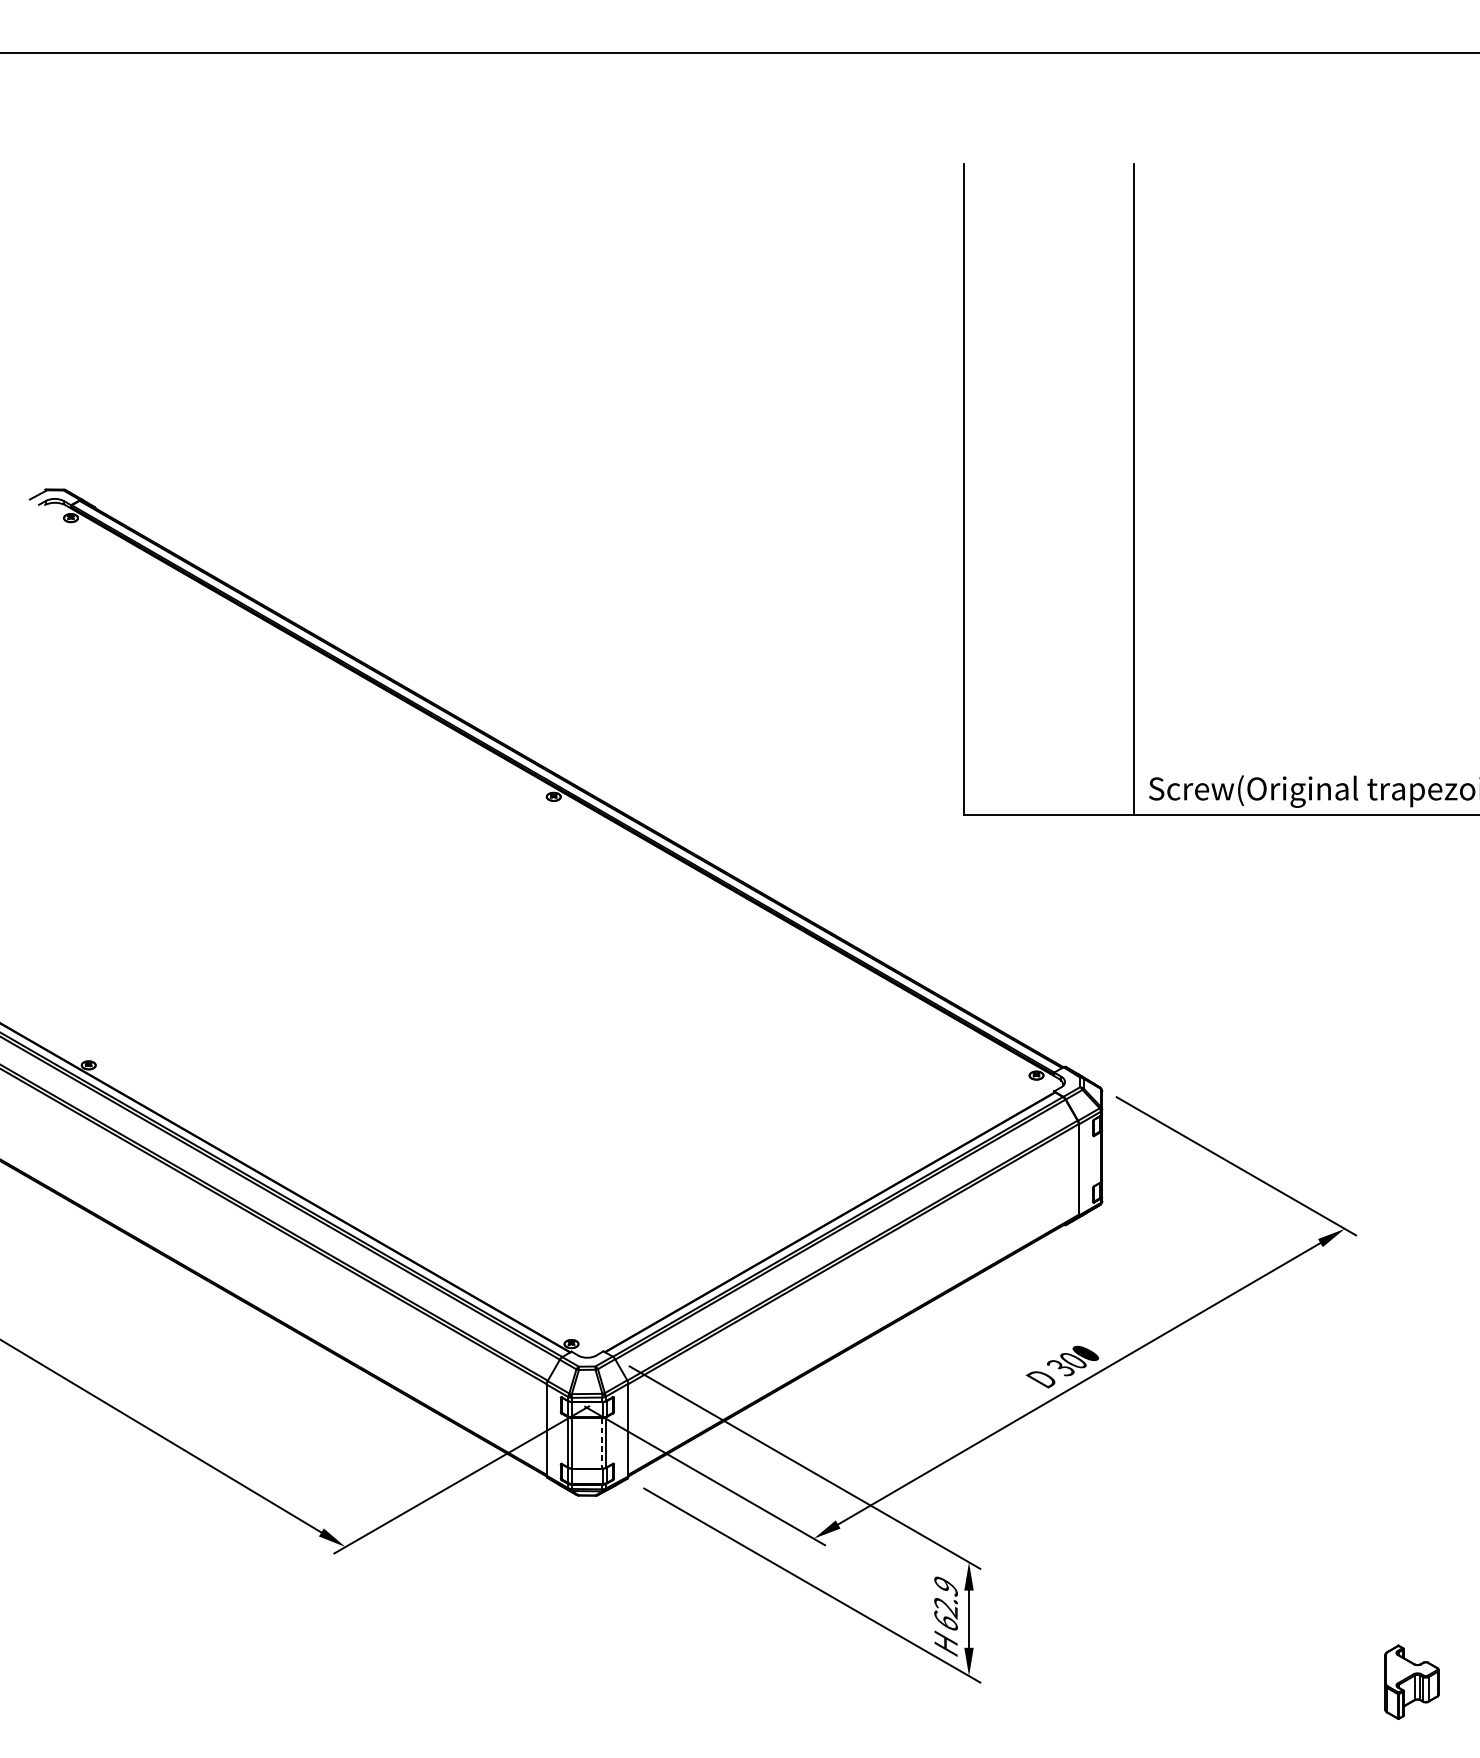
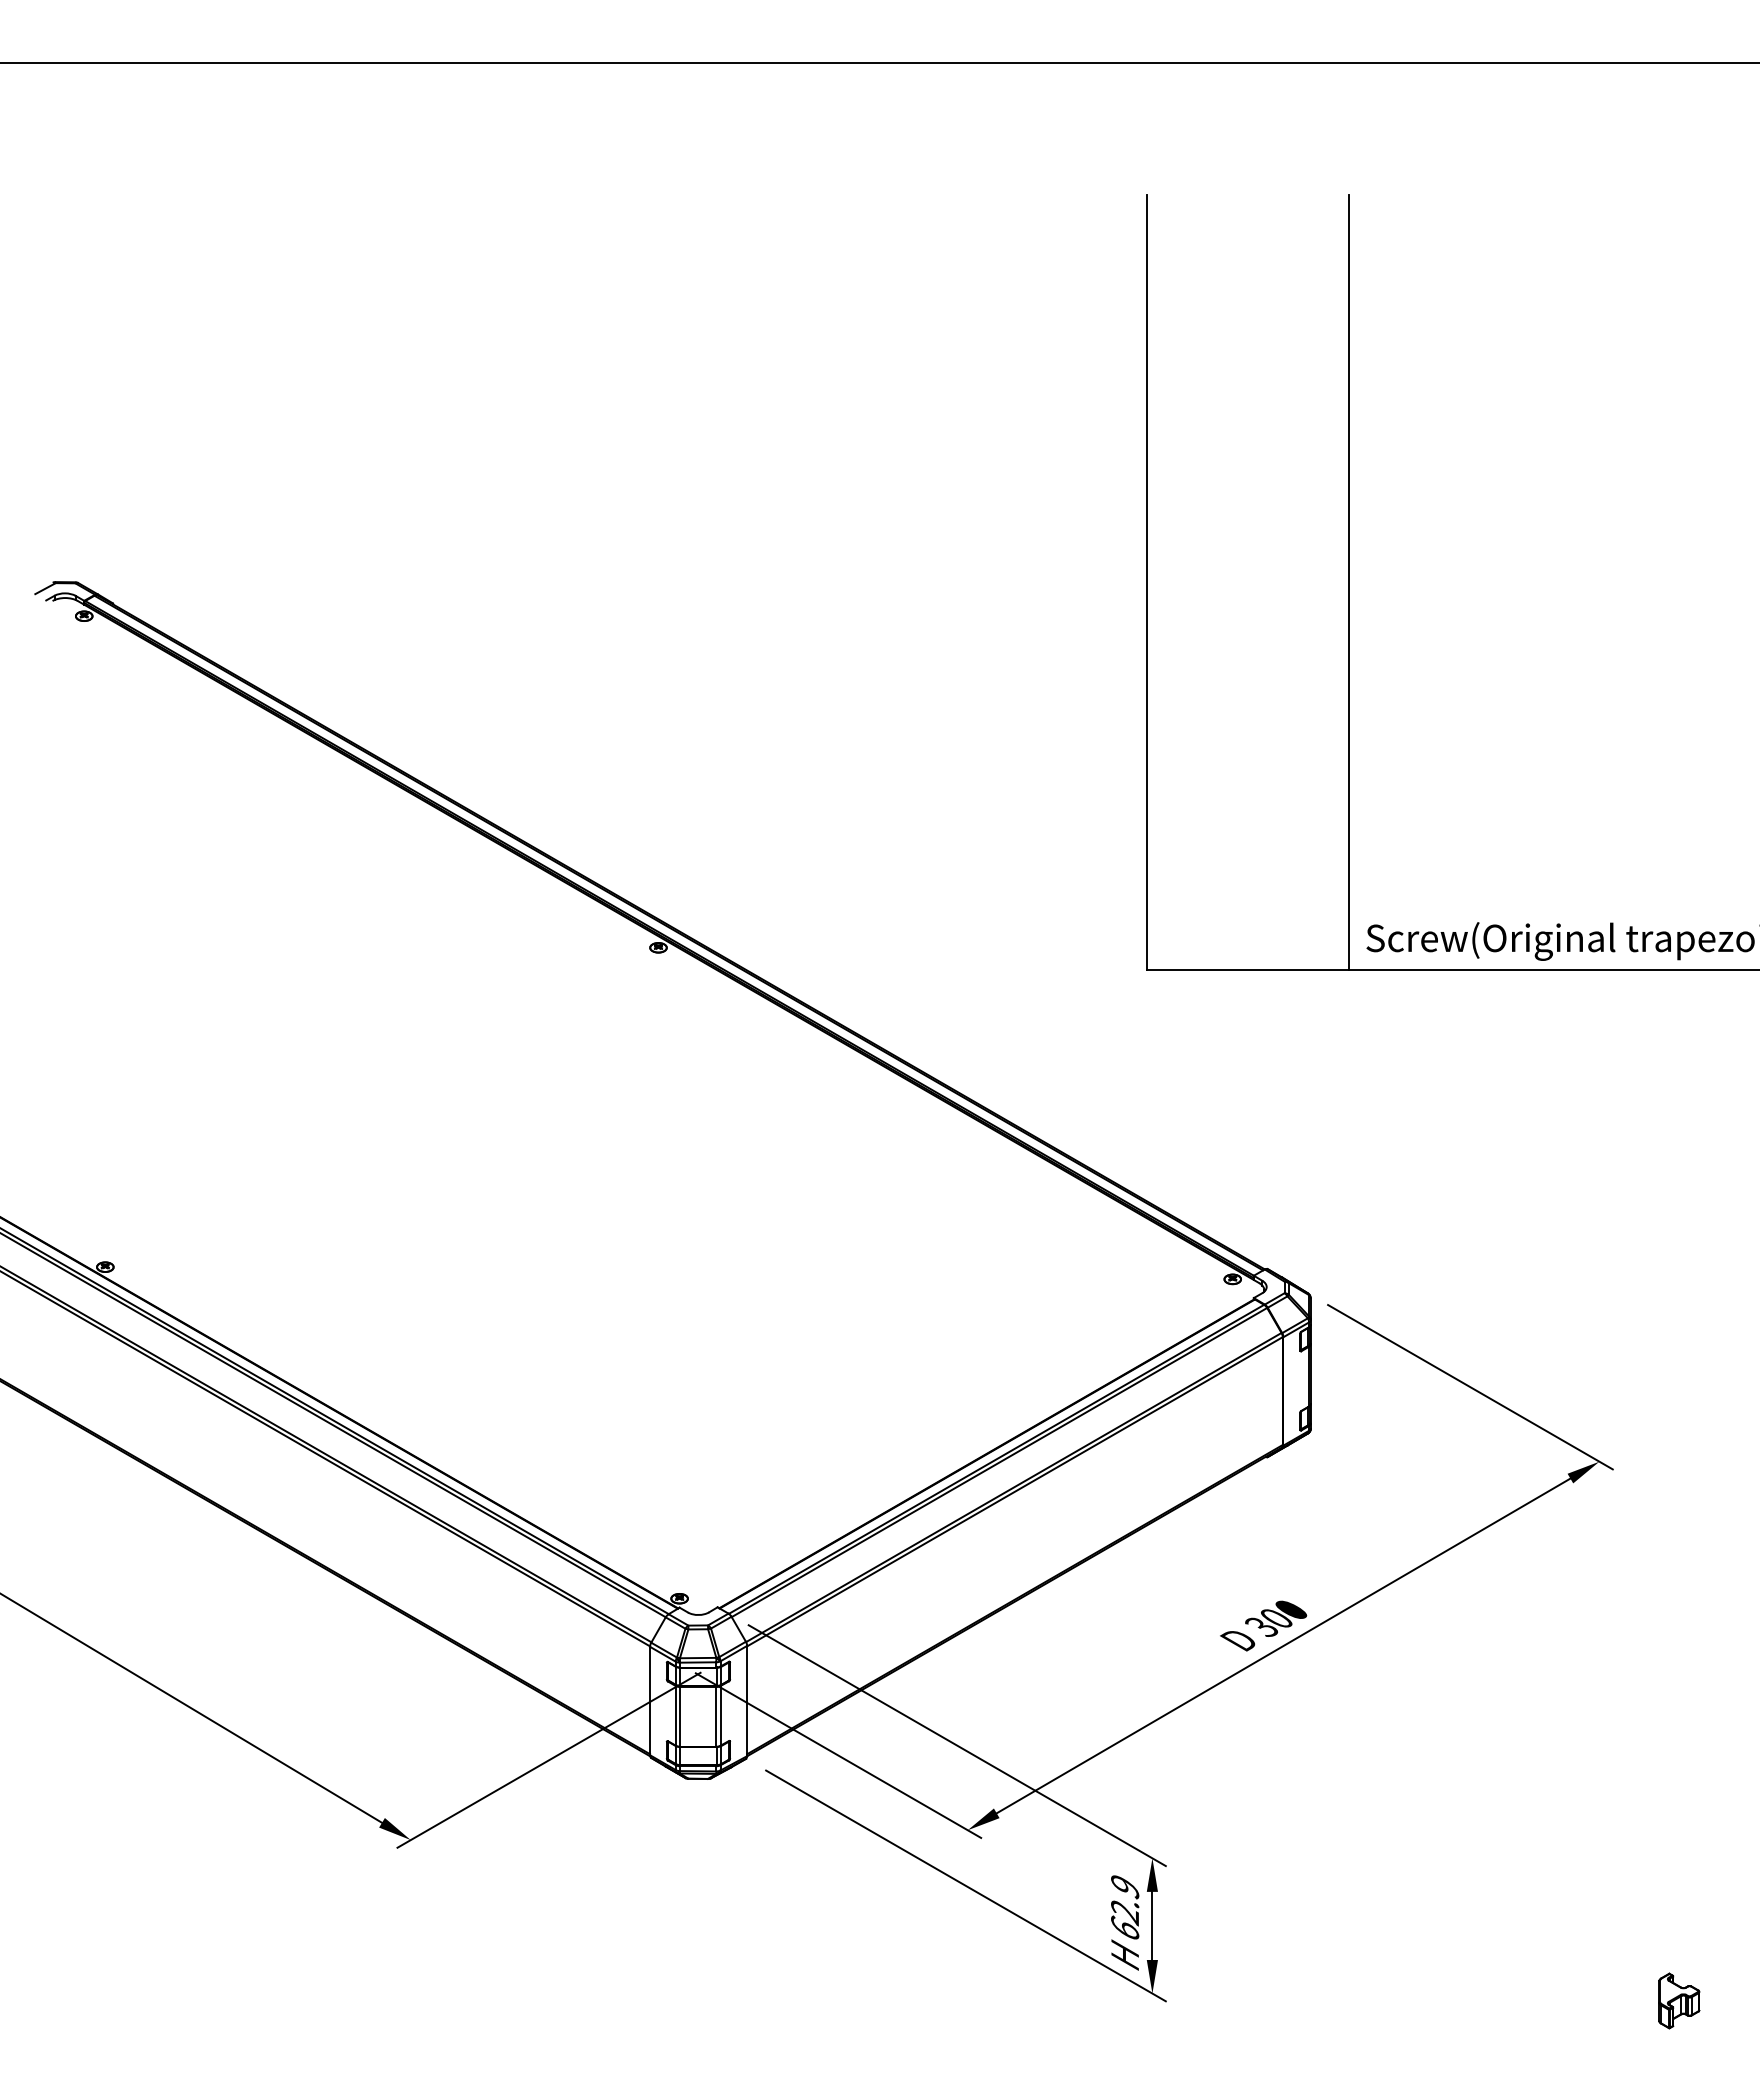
line: (602, 1443) -> (716, 1716), dashed -> solid
part: (1412, 1681) -> (1679, 2000), size x0.62

